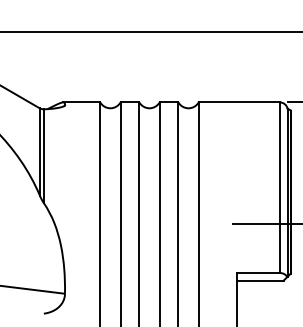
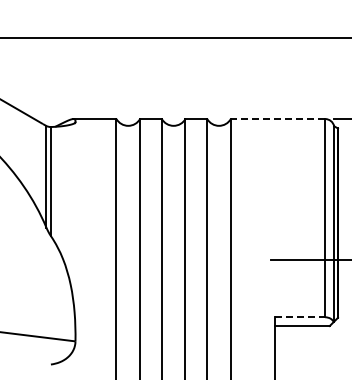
line: (238, 102) -> (277, 119), solid -> dashed
line: (258, 273) -> (300, 317), solid -> dashed

